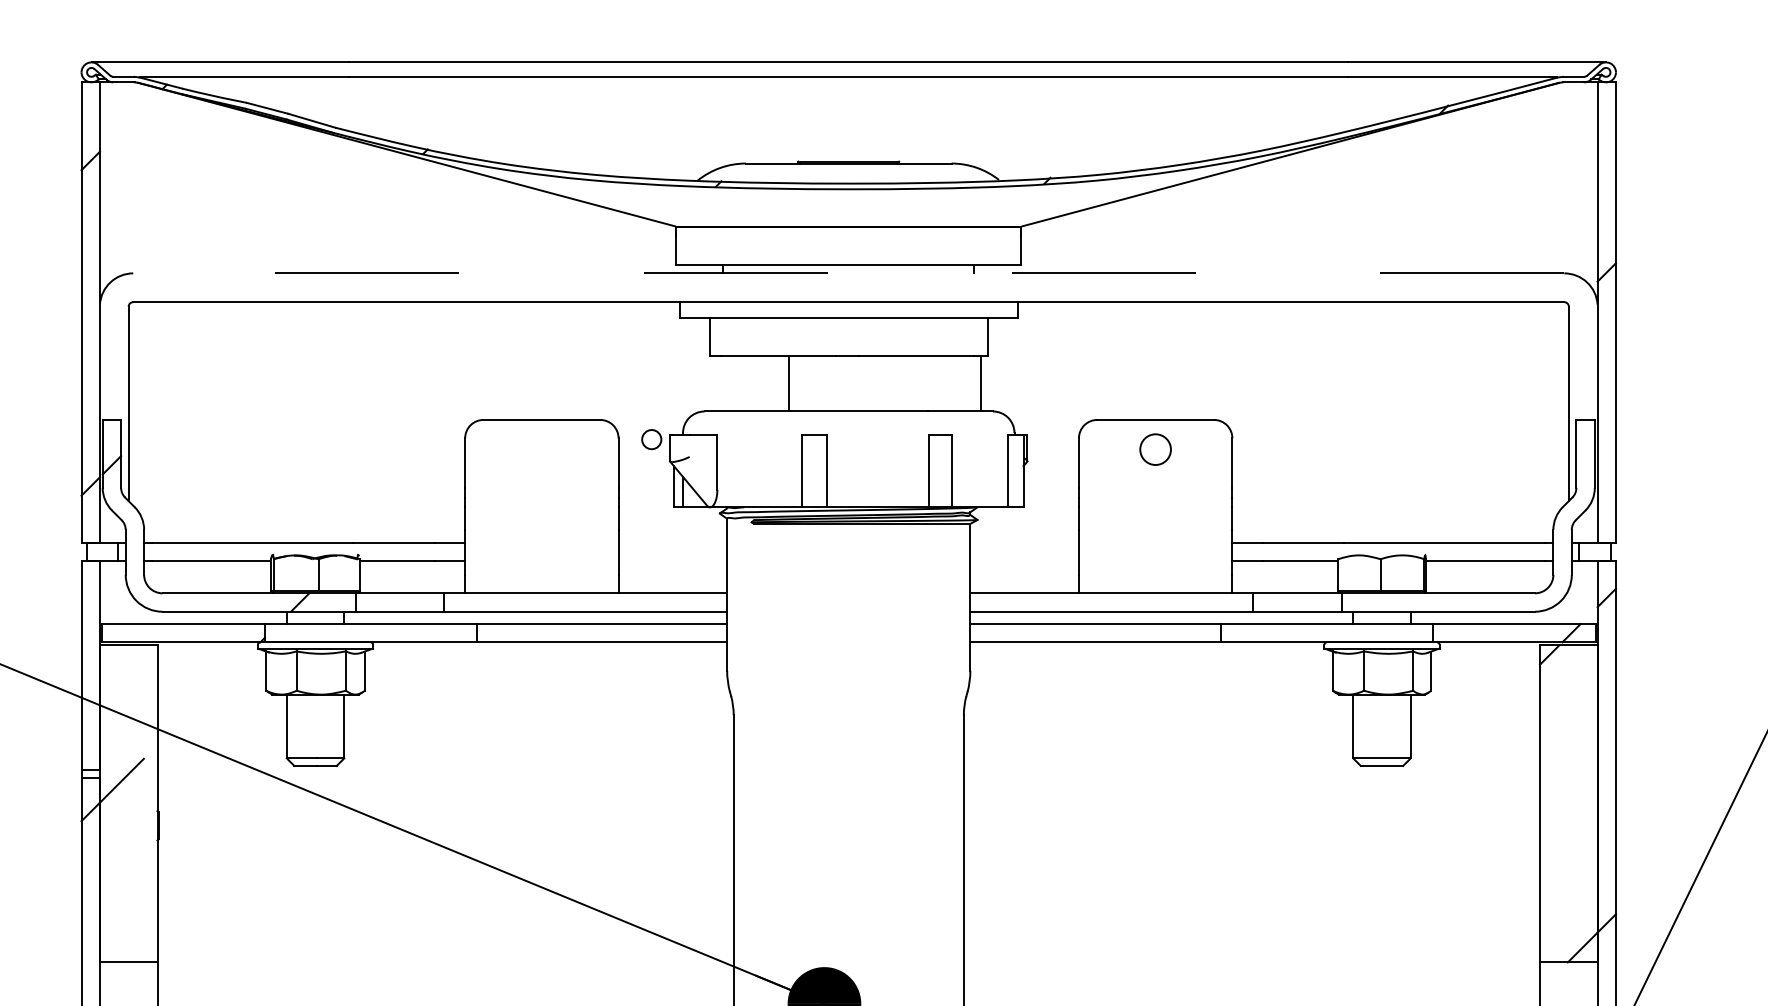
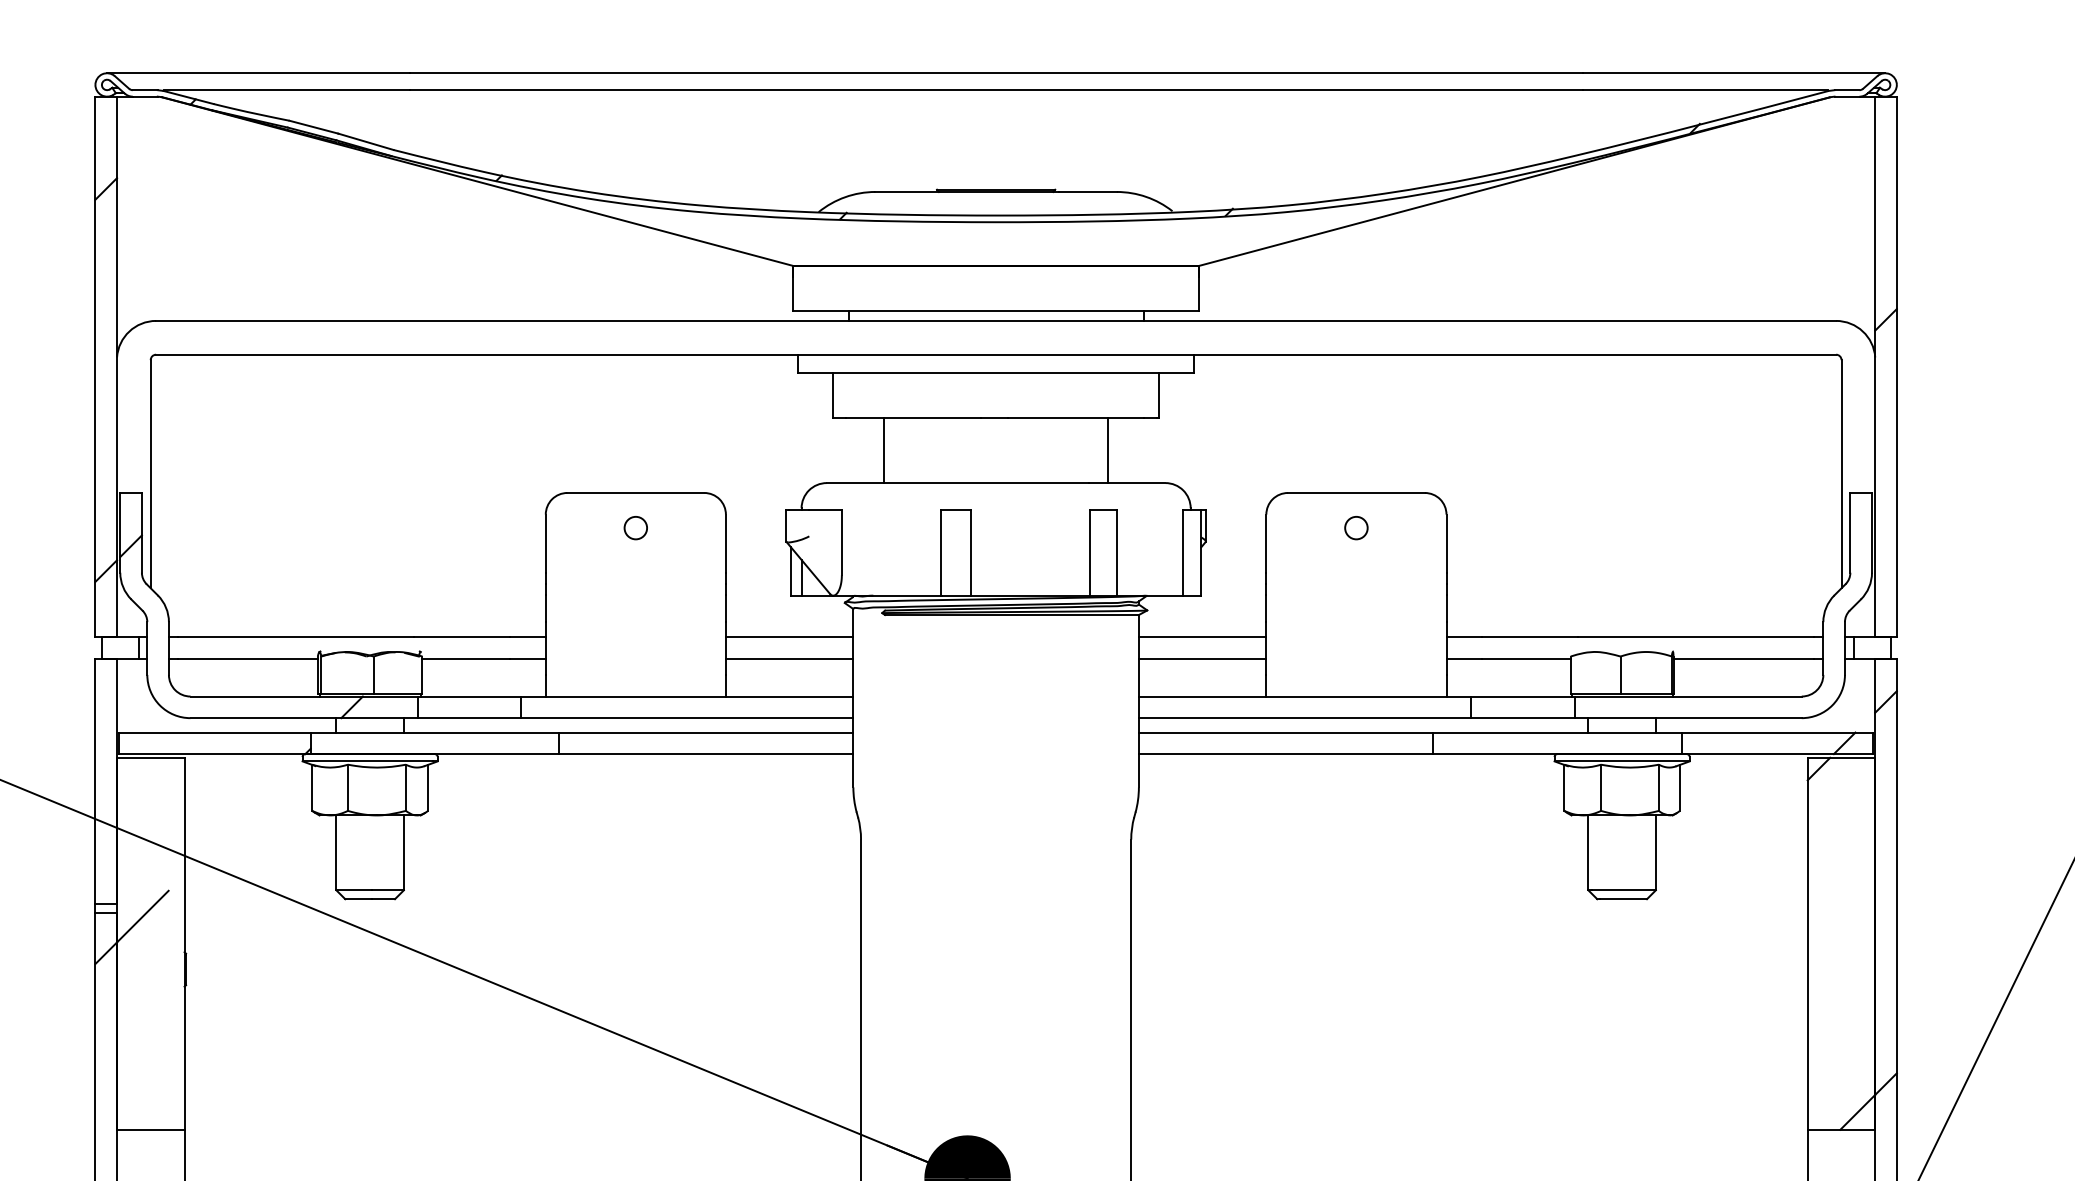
line: (848, 273) -> (995, 320), dashed -> solid
line: (789, 383) -> (884, 450), moved
line: (980, 383) -> (1107, 450), moved
circle: (651, 439) -> (635, 528), moved
circle: (1155, 450) -> (1356, 528), size x0.62
line: (672, 543) -> (789, 637), added
line: (1024, 543) -> (1202, 637), added
line: (672, 560) -> (789, 658), added
line: (1024, 560) -> (1202, 658), added

